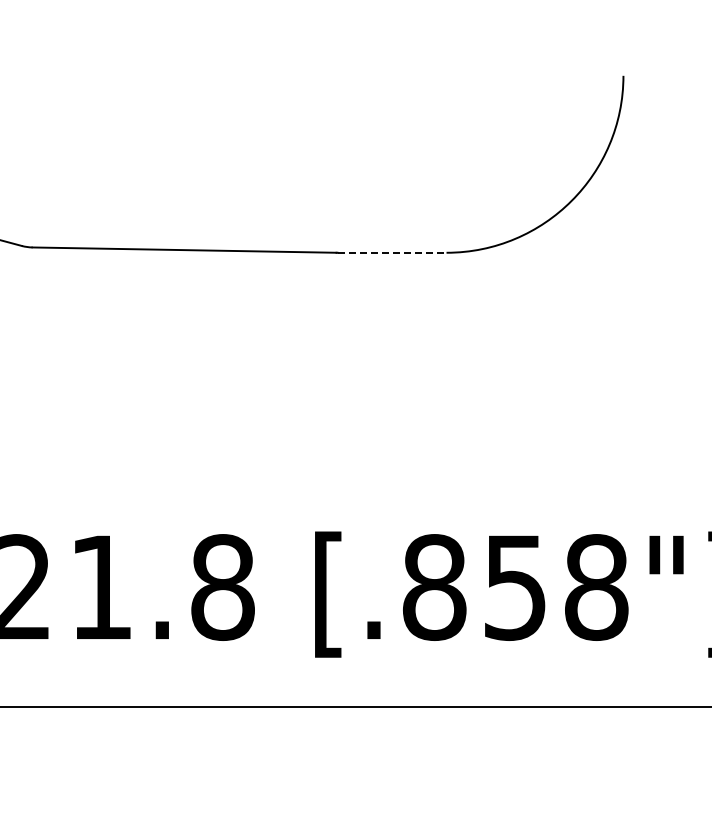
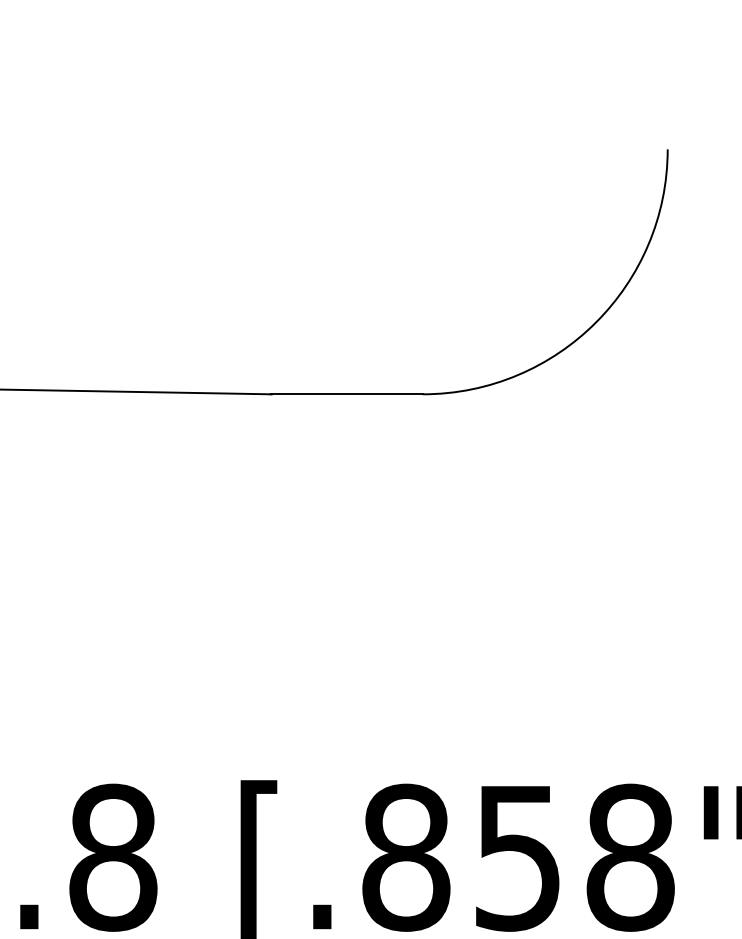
line: (392, 252) -> (347, 393), dashed -> solid

